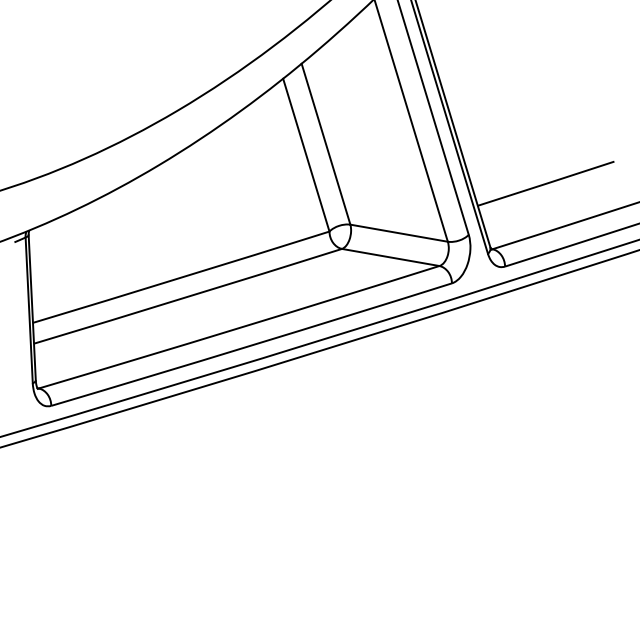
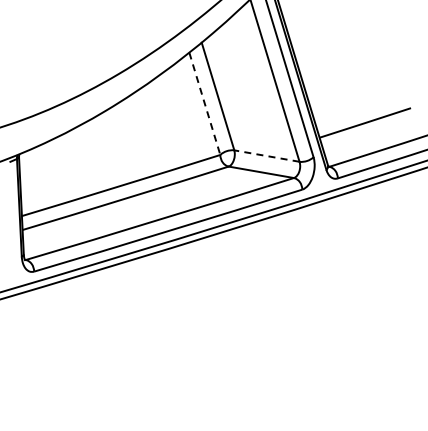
line: (305, 156) -> (204, 104), solid -> dashed
line: (398, 233) -> (266, 156), solid -> dashed

